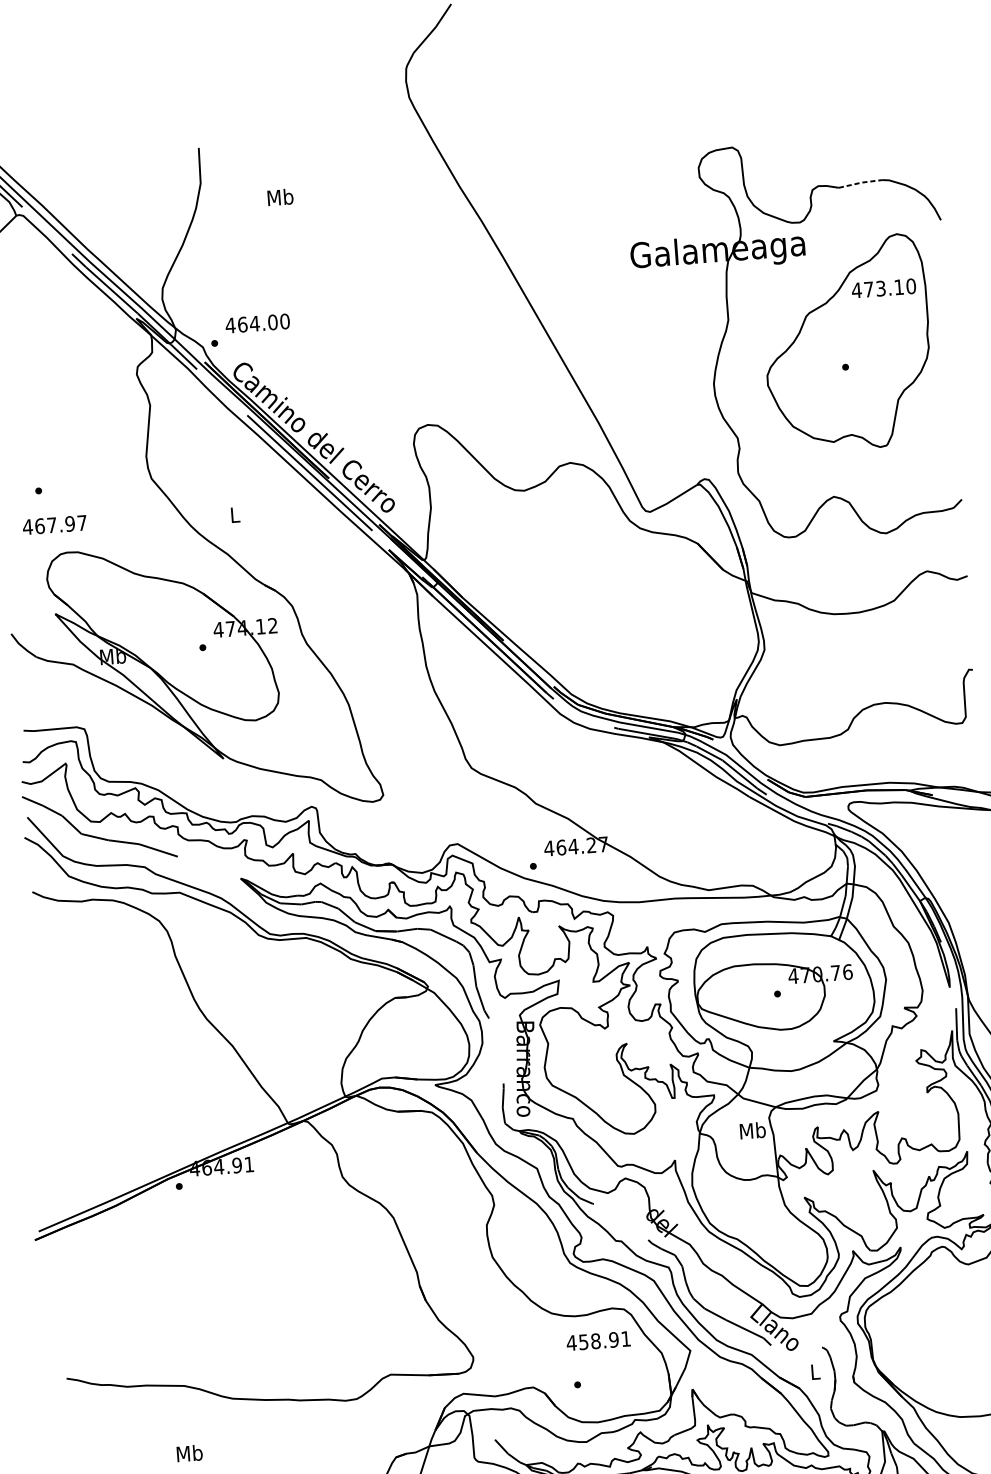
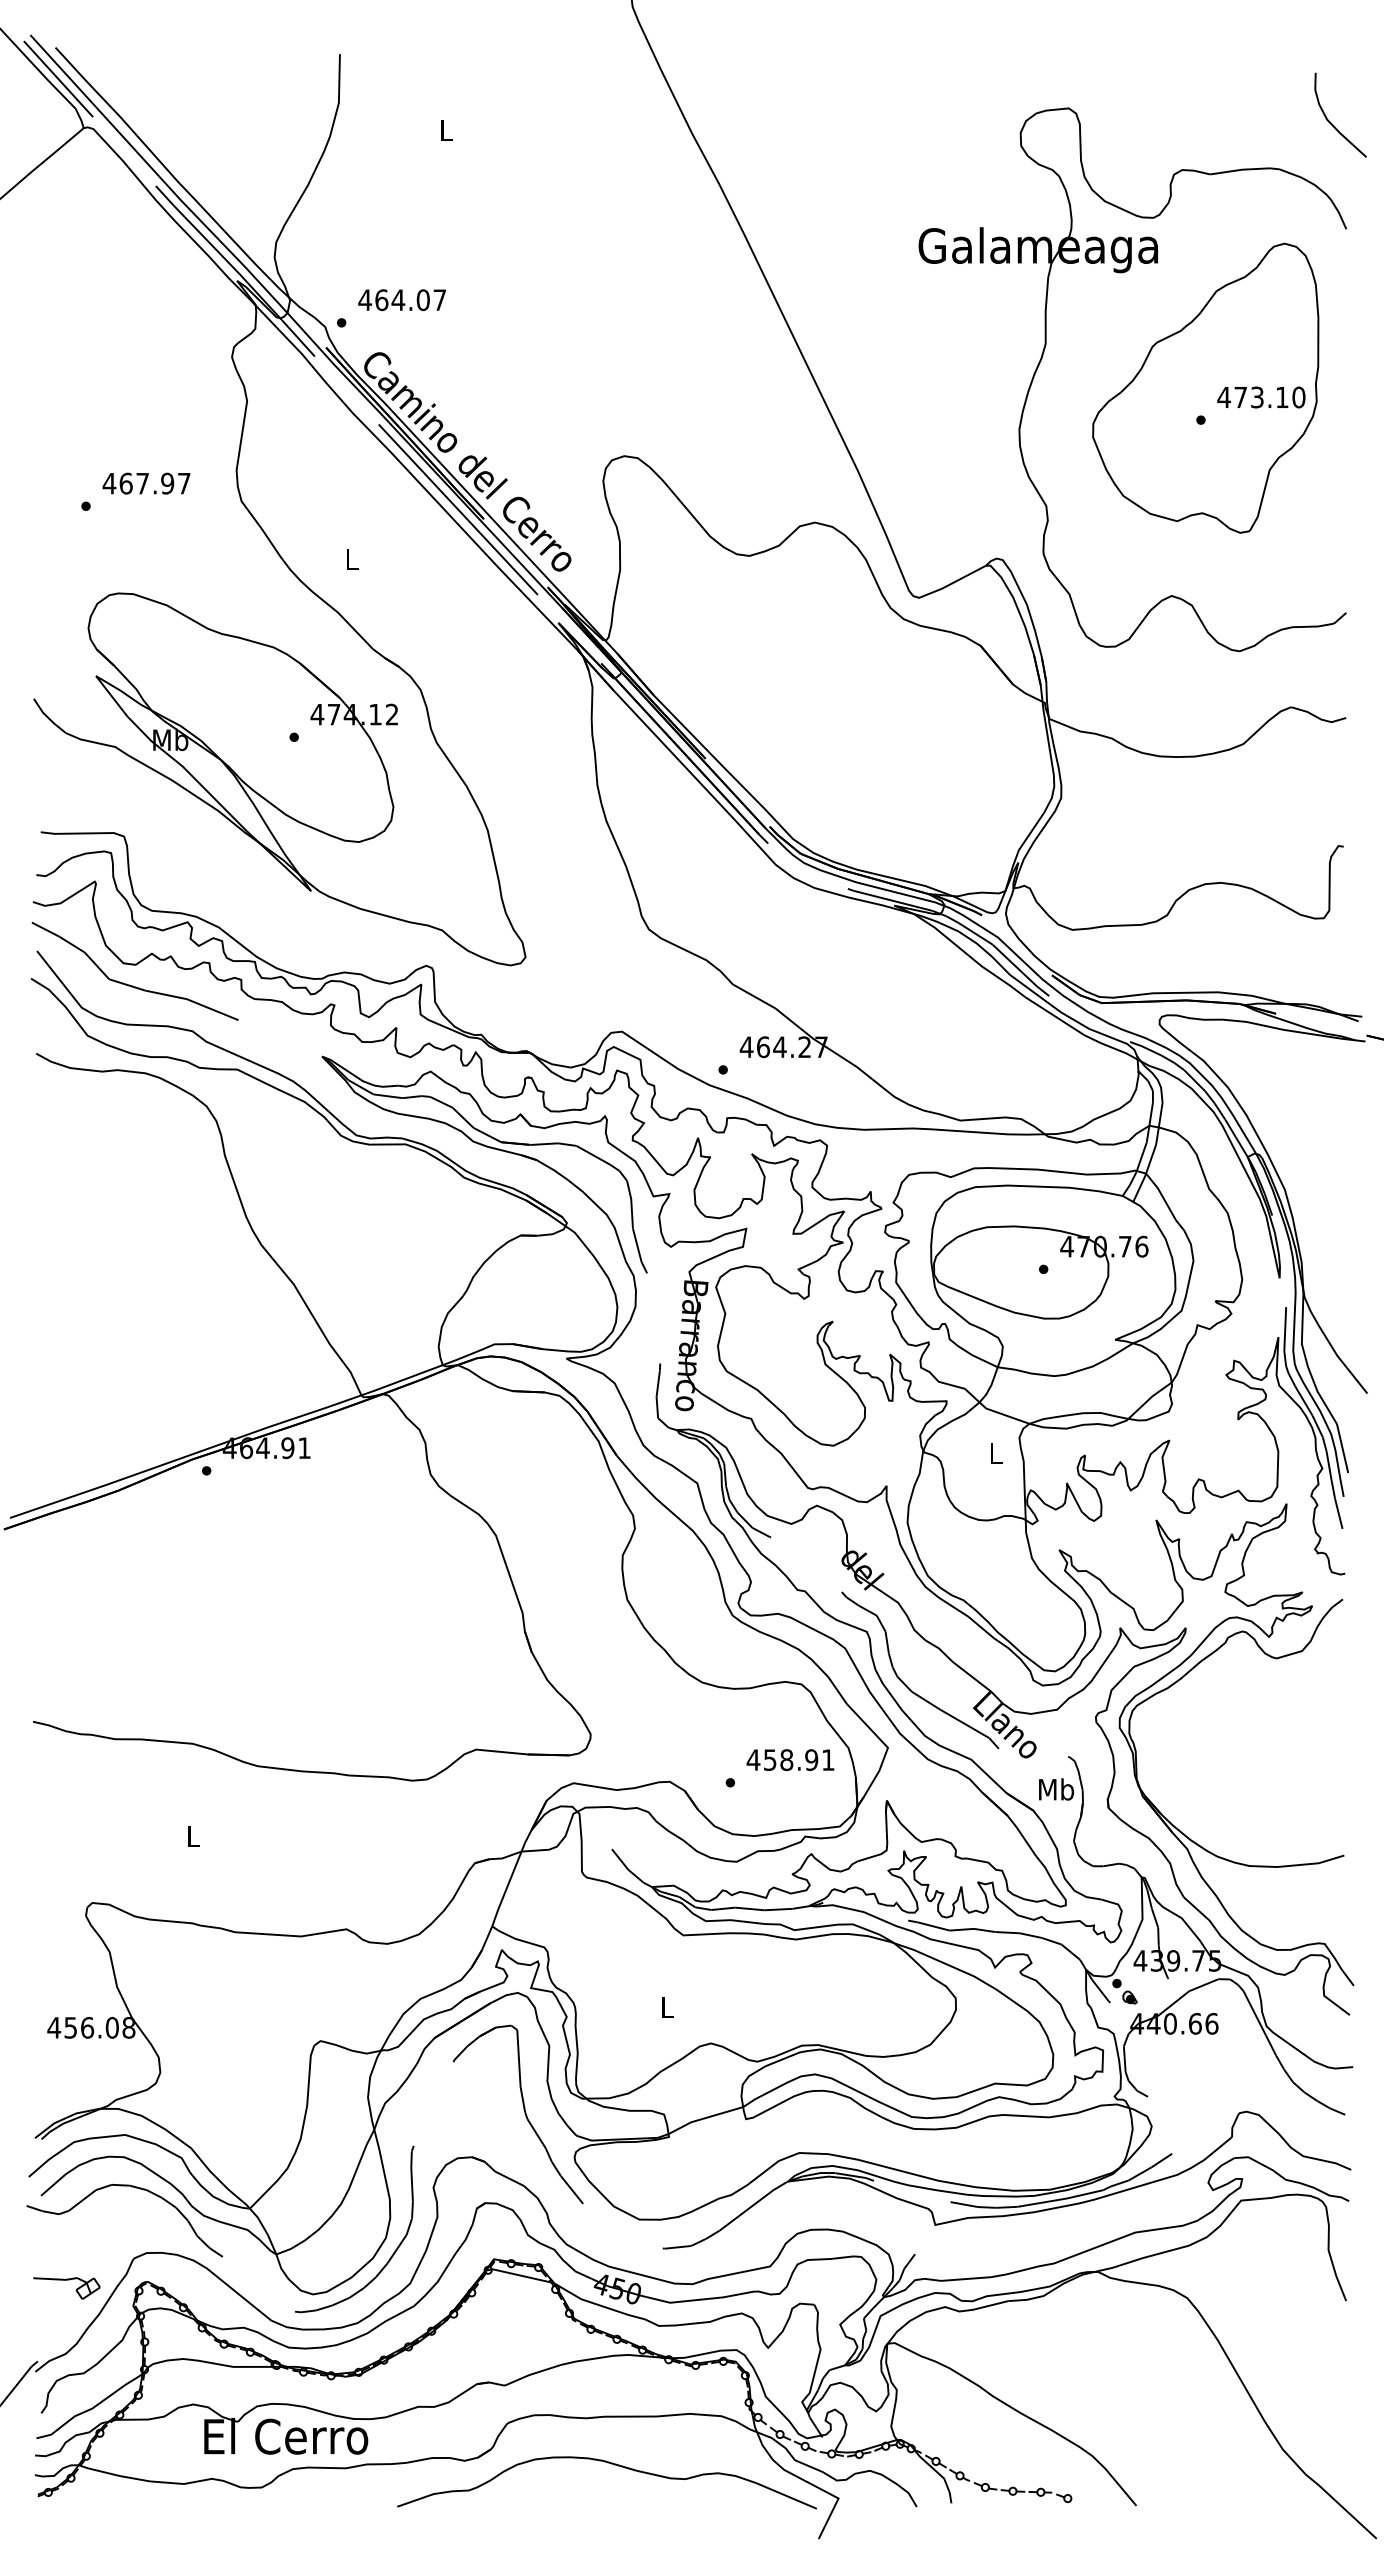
curve: (924, 143) -> (1331, 122), added
line: (860, 182) -> (1240, 169), dashed -> solid
text: (280, 196) -> (446, 129), Mb -> L
text: (883, 288) -> (1261, 397), moved
text: (284, 321) -> (439, 300), 464.00 -> 464.07
text: (54, 525) -> (146, 483), moved
text: (752, 1130) -> (995, 1453), Mb -> L
text: (598, 1340) -> (790, 1759), moved
text: (815, 1371) -> (1056, 1789), L -> Mb
text: (189, 1453) -> (193, 1836), Mb -> L

